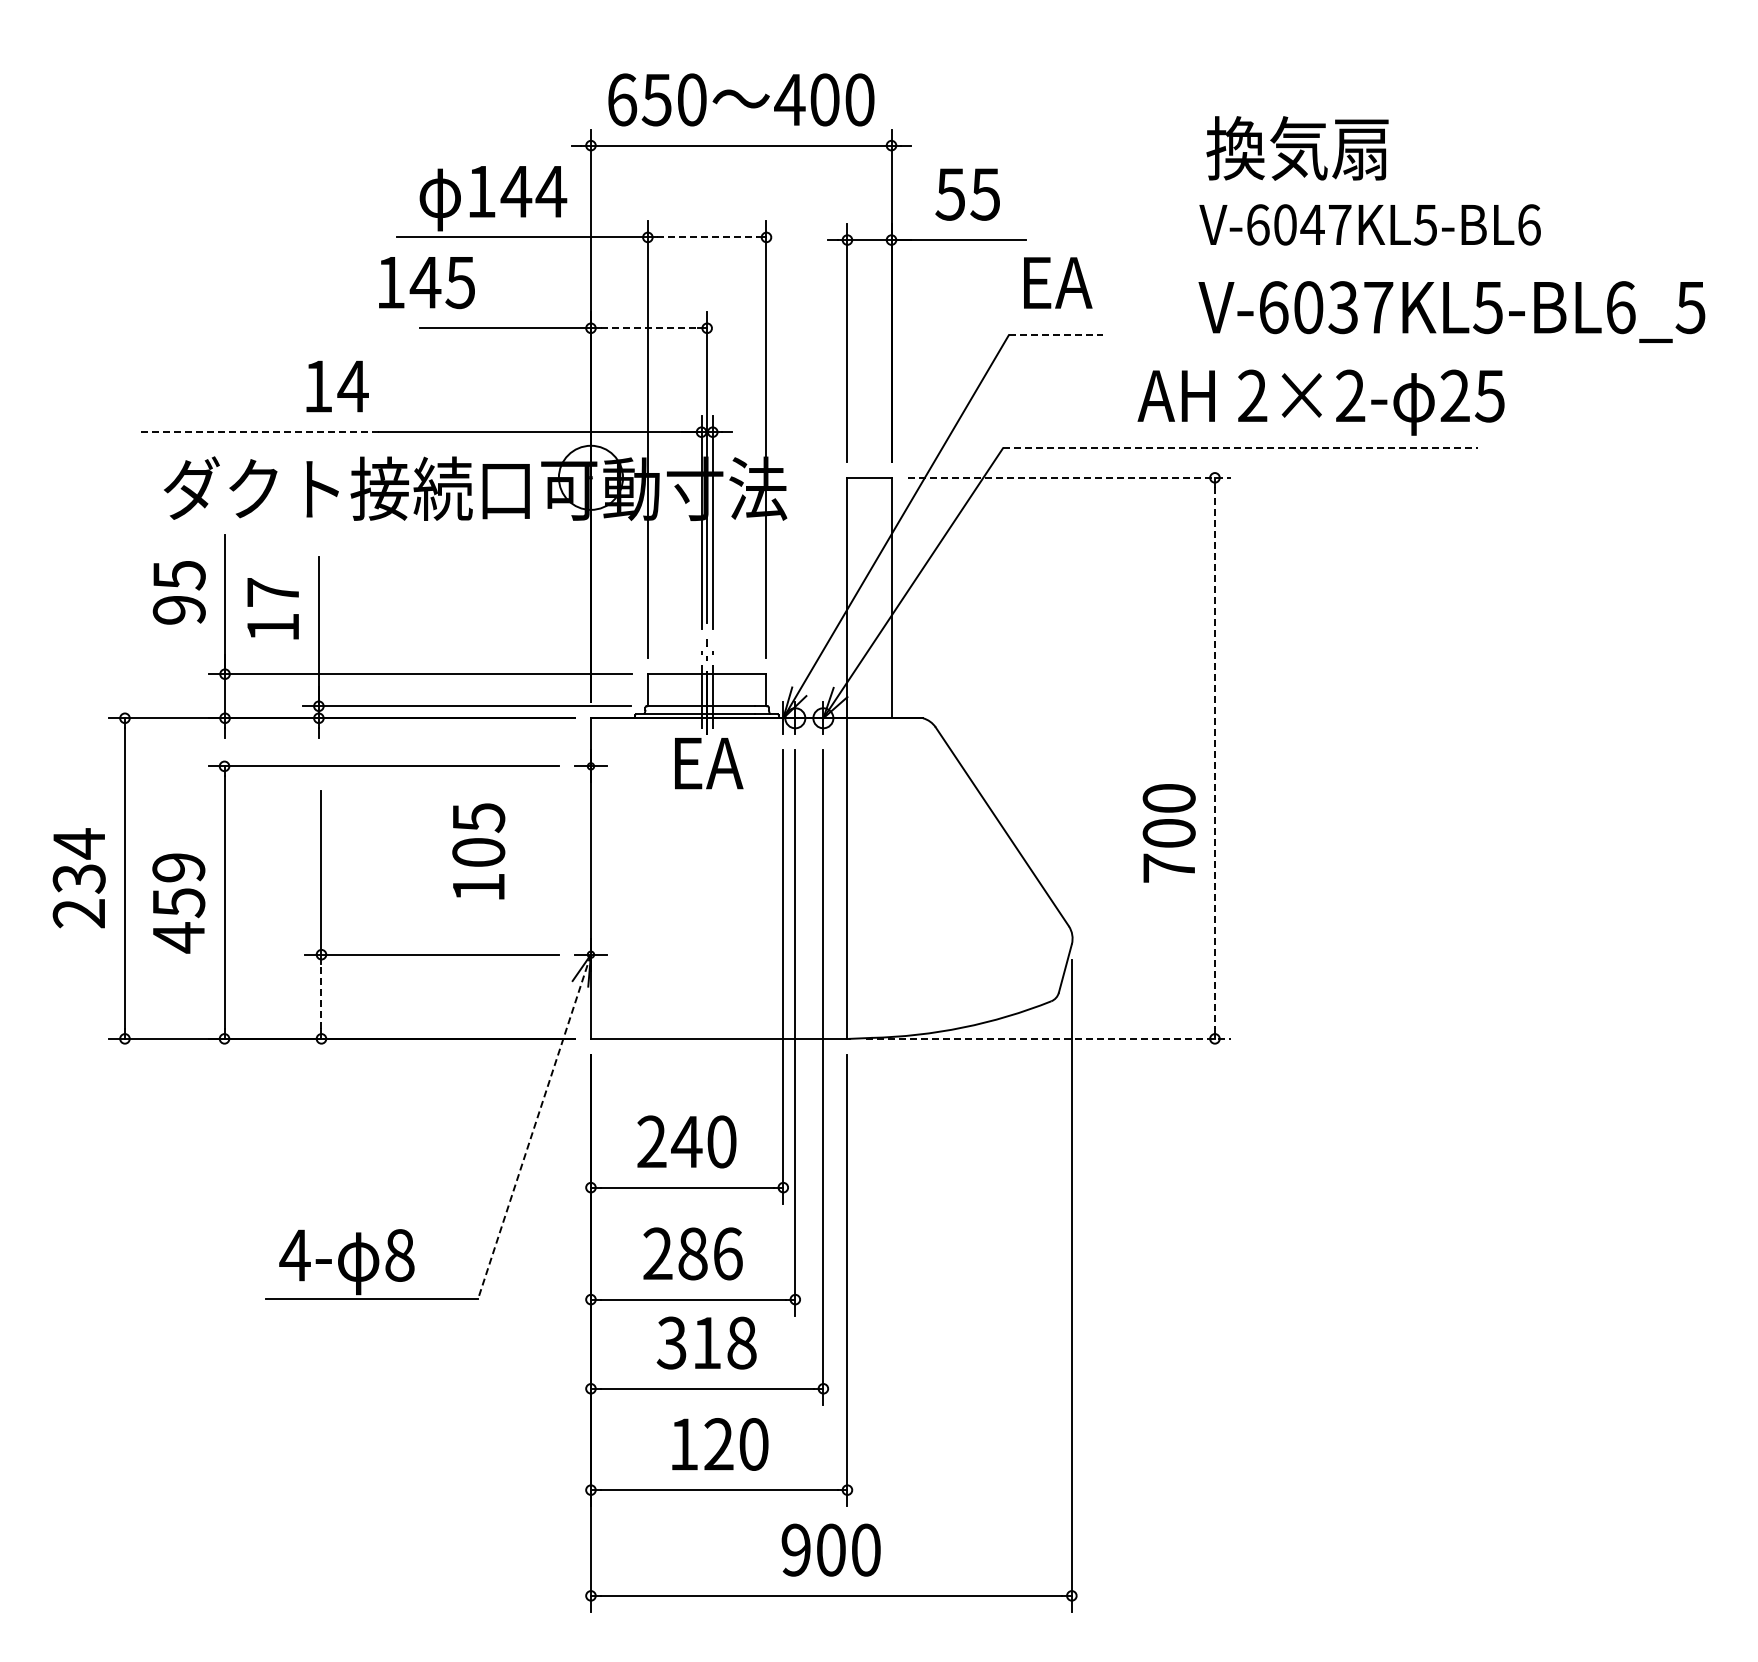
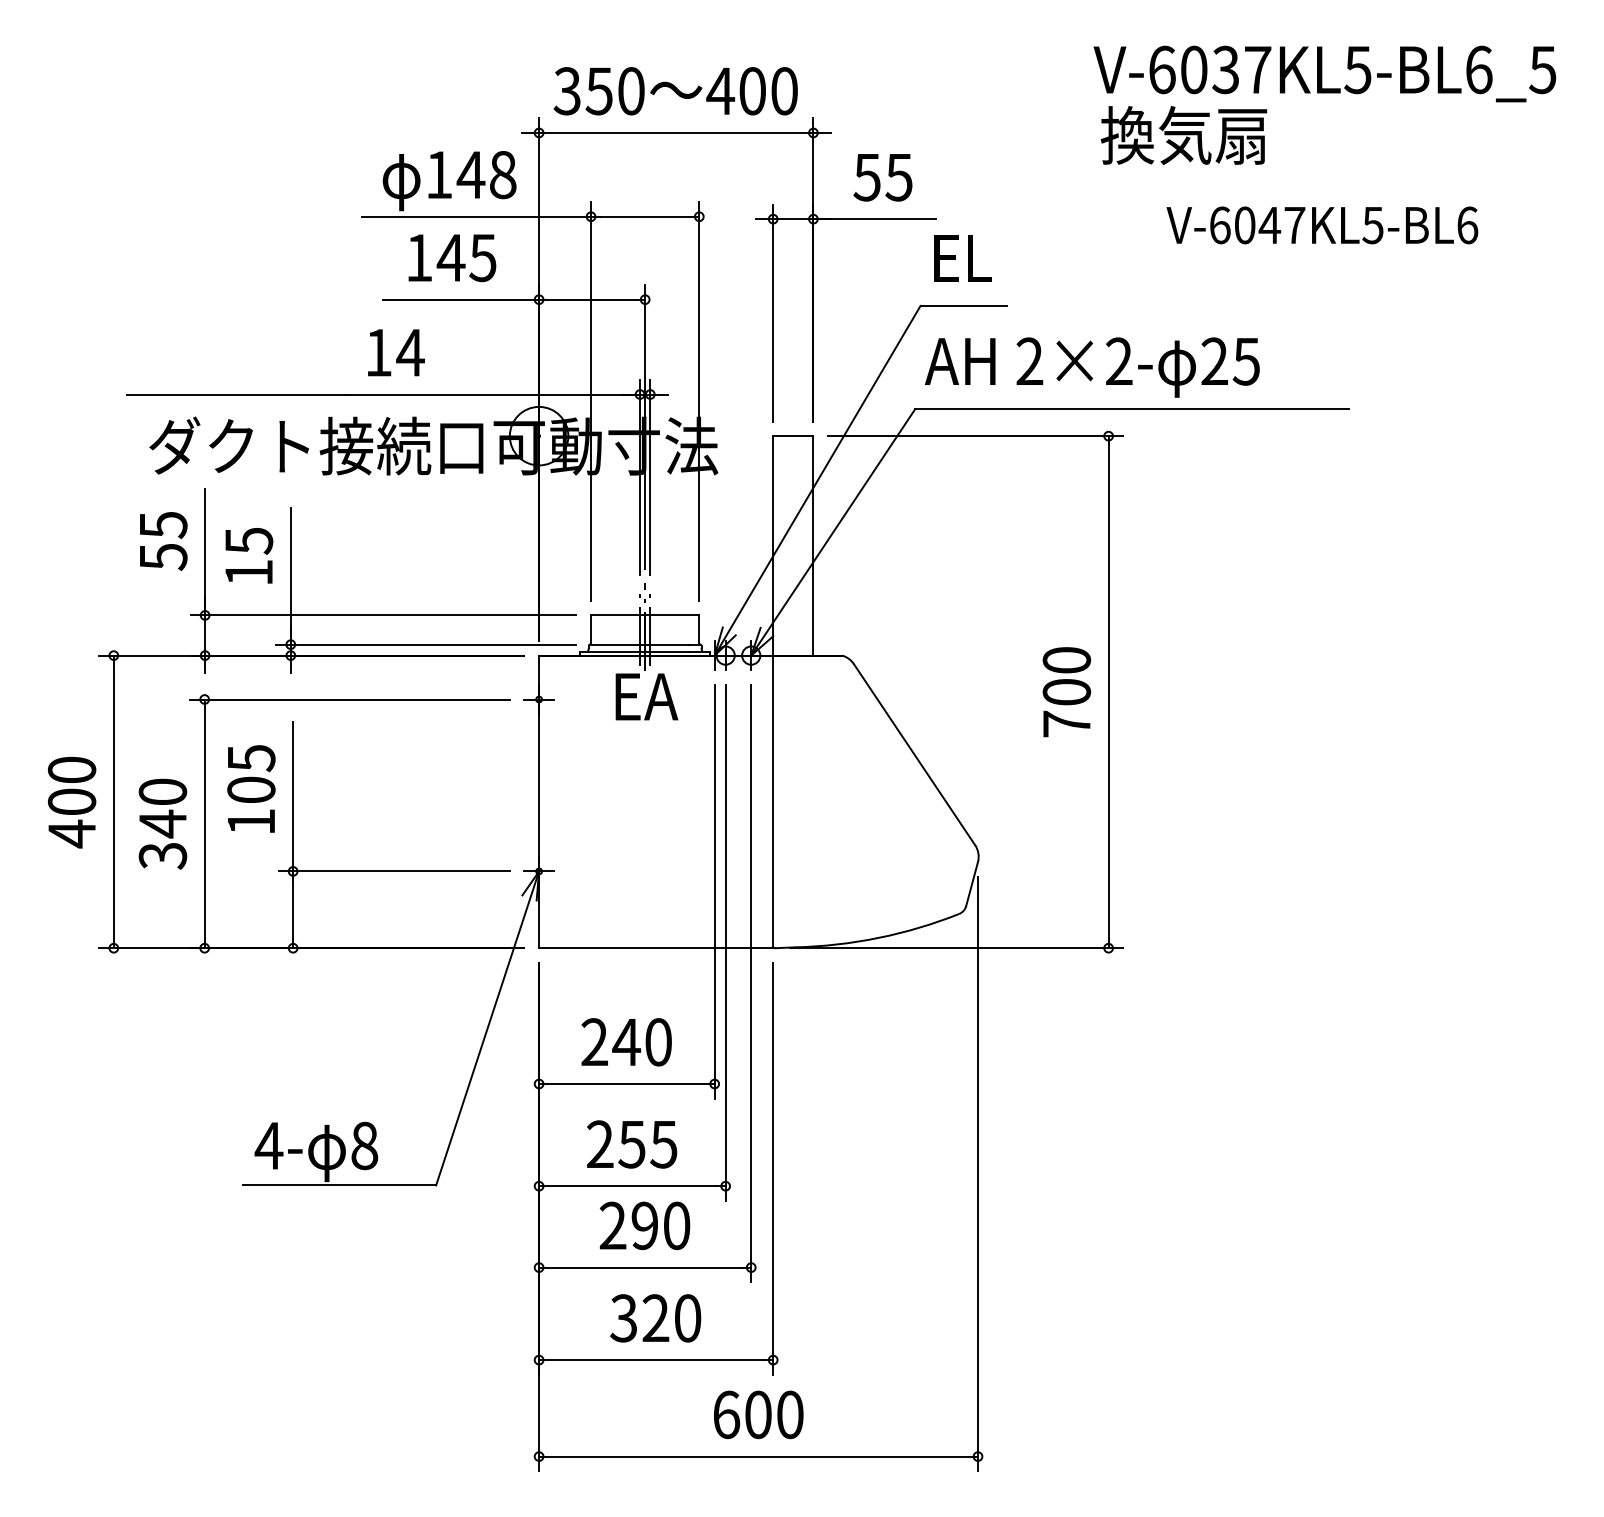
text: (622, 99) -> (567, 90), 650 -> 350
text: (551, 191) -> (503, 174), 144 -> 148
text: (1369, 224) -> (1321, 225), moved
line: (707, 237) -> (645, 216), dashed -> solid
text: (1058, 282) -> (965, 257), EA -> EL
text: (426, 283) -> (451, 258), moved
text: (1451, 311) -> (1324, 73), moved
line: (649, 328) -> (592, 299), dashed -> solid
line: (1056, 335) -> (964, 306), dashed -> solid
text: (337, 386) -> (396, 352), moved
text: (1320, 402) -> (1091, 367), moved
line: (259, 432) -> (236, 394), dashed -> solid
line: (1240, 448) -> (1131, 409), dashed -> solid
line: (1069, 477) -> (975, 435), dashed -> solid
text: (273, 592) -> (249, 540), 17 -> 15
text: (178, 610) -> (162, 557), 95 -> 55
line: (1214, 758) -> (1108, 692), dashed -> solid
text: (1168, 833) -> (1066, 692), moved
text: (478, 851) -> (251, 789), moved
text: (78, 878) -> (71, 801), 234 -> 400
text: (178, 903) -> (162, 824), 459 -> 340
line: (321, 996) -> (293, 909), dashed -> solid
line: (1048, 1038) -> (956, 947), dashed -> solid
line: (534, 1127) -> (487, 1029), dashed -> solid
text: (709, 1253) -> (647, 1144), 286 -> 255
text: (706, 1342) -> (644, 1225), 318 -> 290
text: (683, 1444) -> (623, 1318), 120 -> 320
text: (796, 1549) -> (726, 1414), 900 -> 600

